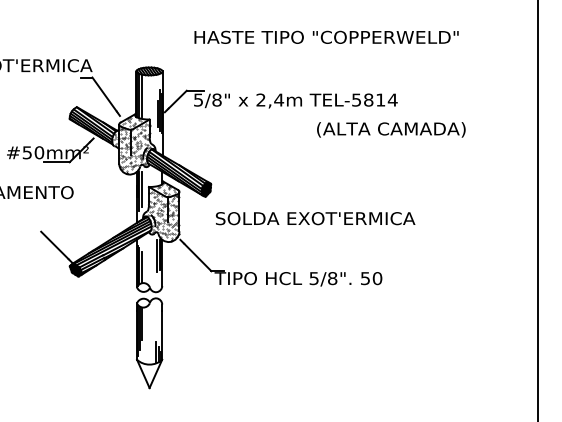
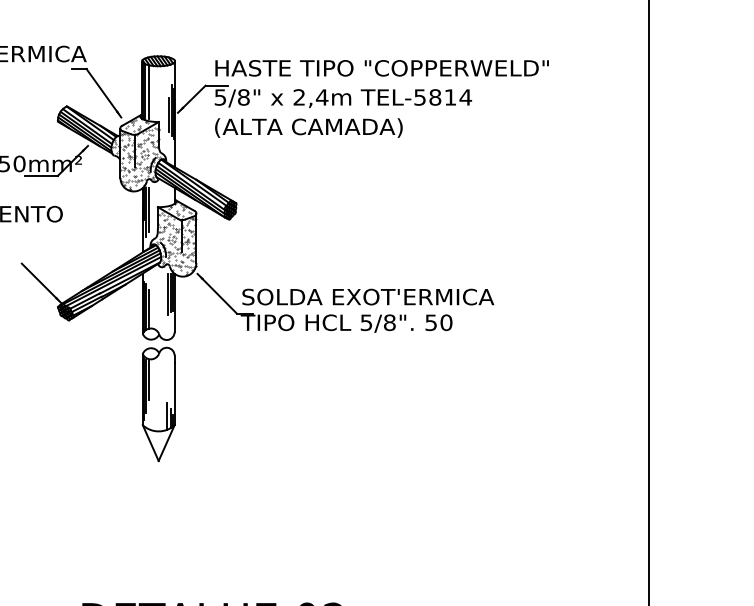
text: (326, 37) -> (381, 68), moved
text: (391, 129) -> (308, 127), moved
text: (315, 218) -> (368, 296), moved

